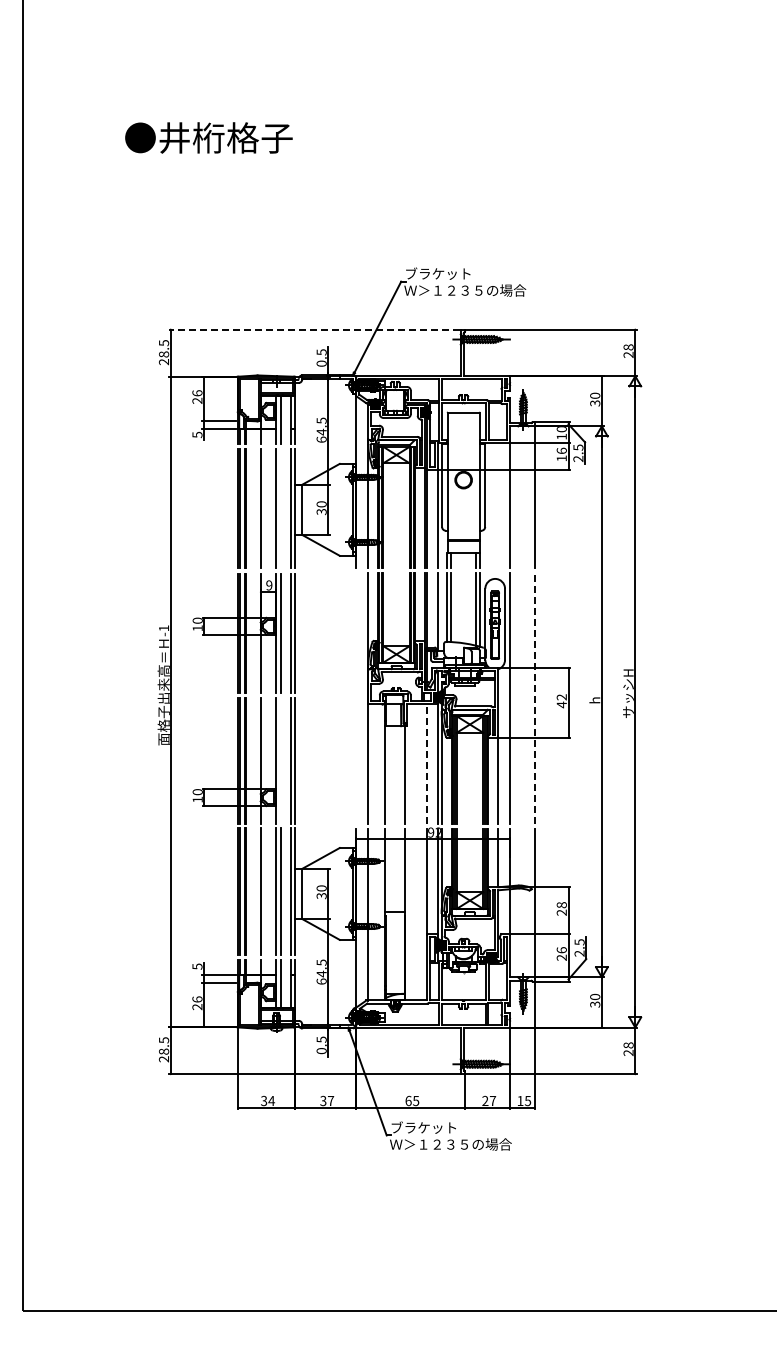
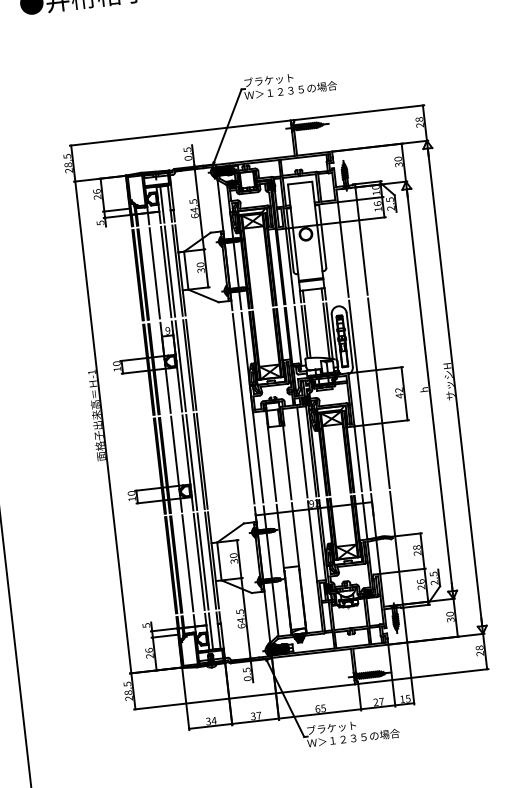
line: (314, 329) -> (180, 133), dashed -> solid
line: (280, 508) -> (169, 271), added
line: (535, 697) -> (379, 392), dashed -> solid
line: (356, 698) -> (243, 408), added
line: (280, 760) -> (191, 462), added
line: (426, 764) -> (302, 452), dashed -> solid

